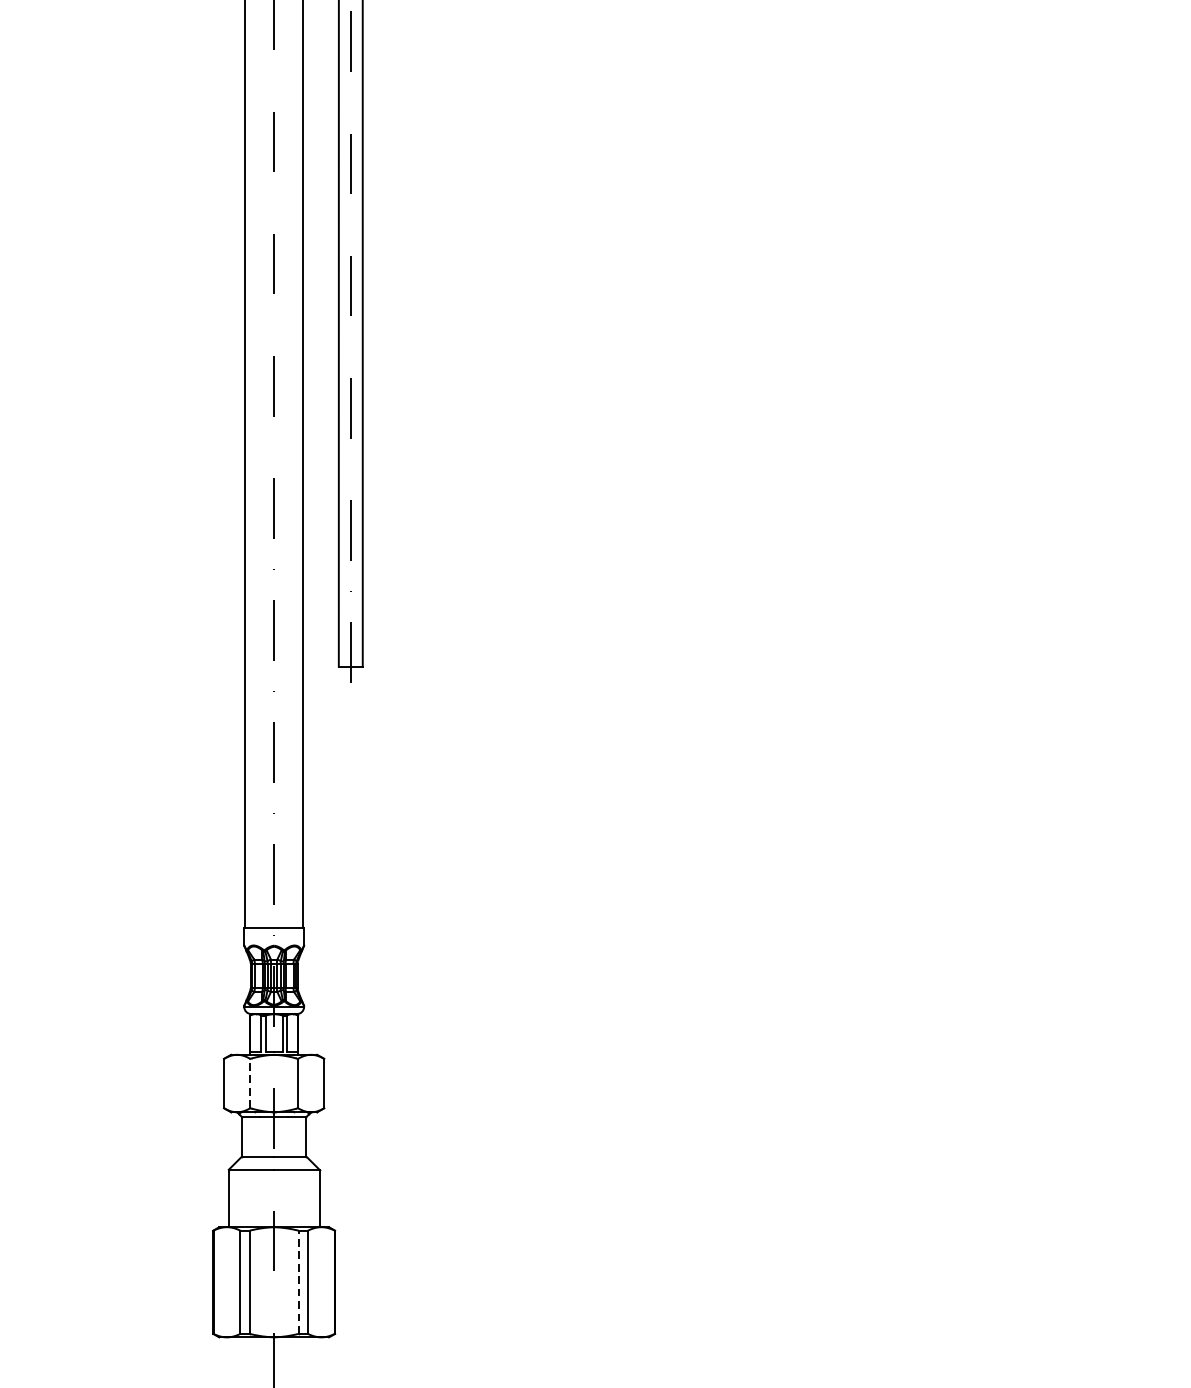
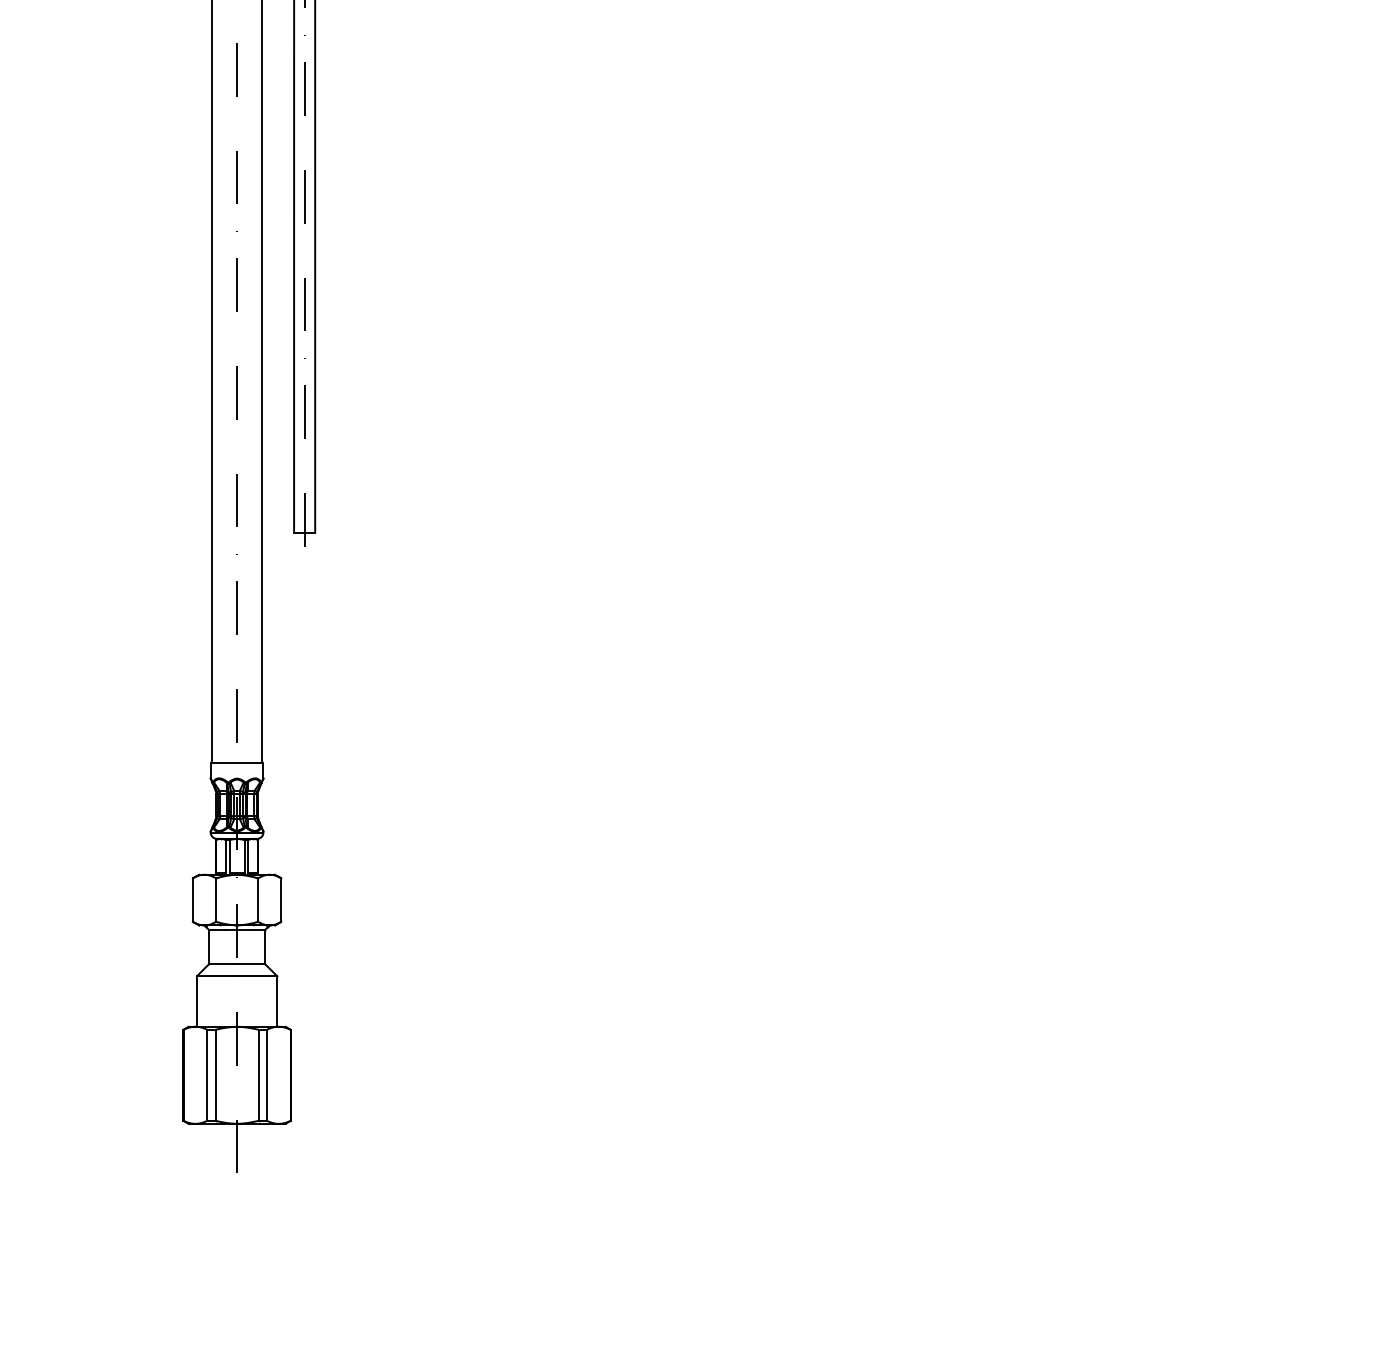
line: (250, 1084) -> (216, 900), dashed -> solid
line: (298, 1282) -> (258, 1075), dashed -> solid

